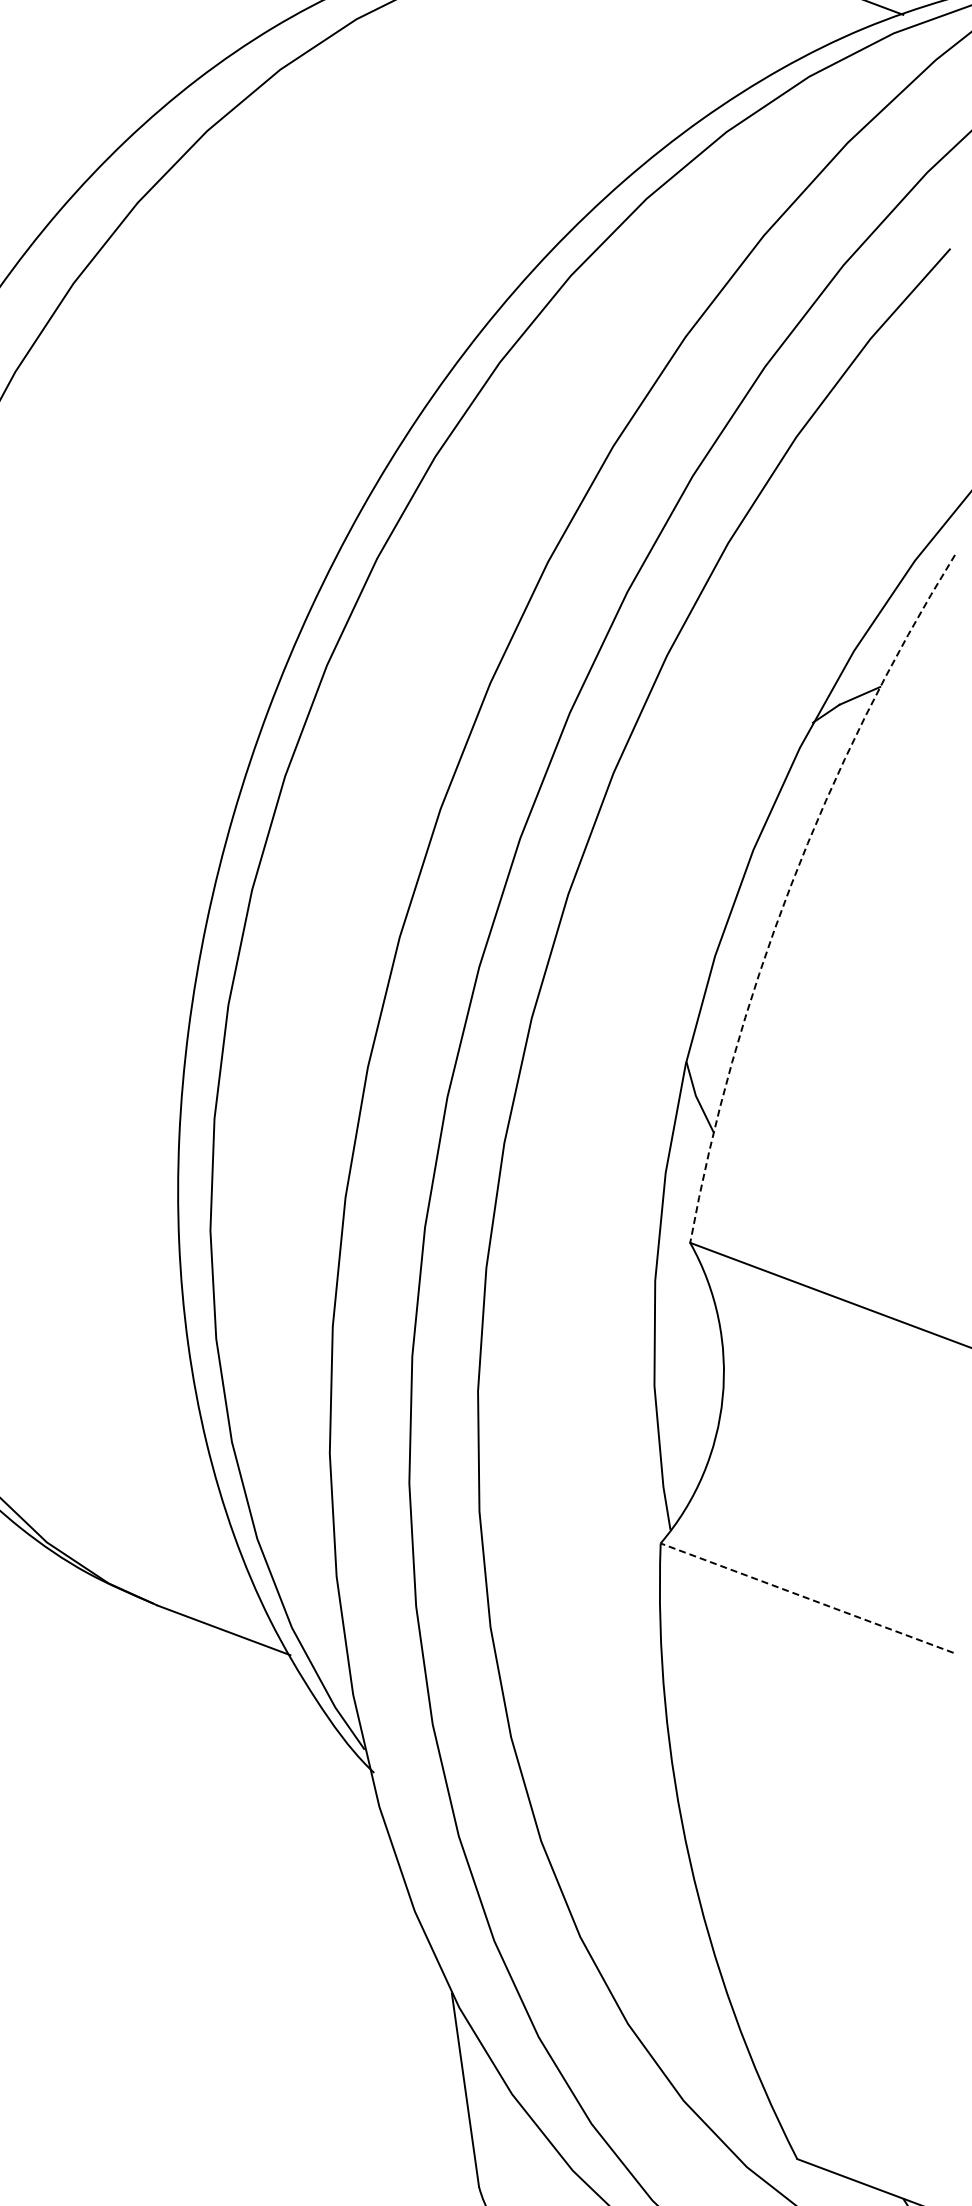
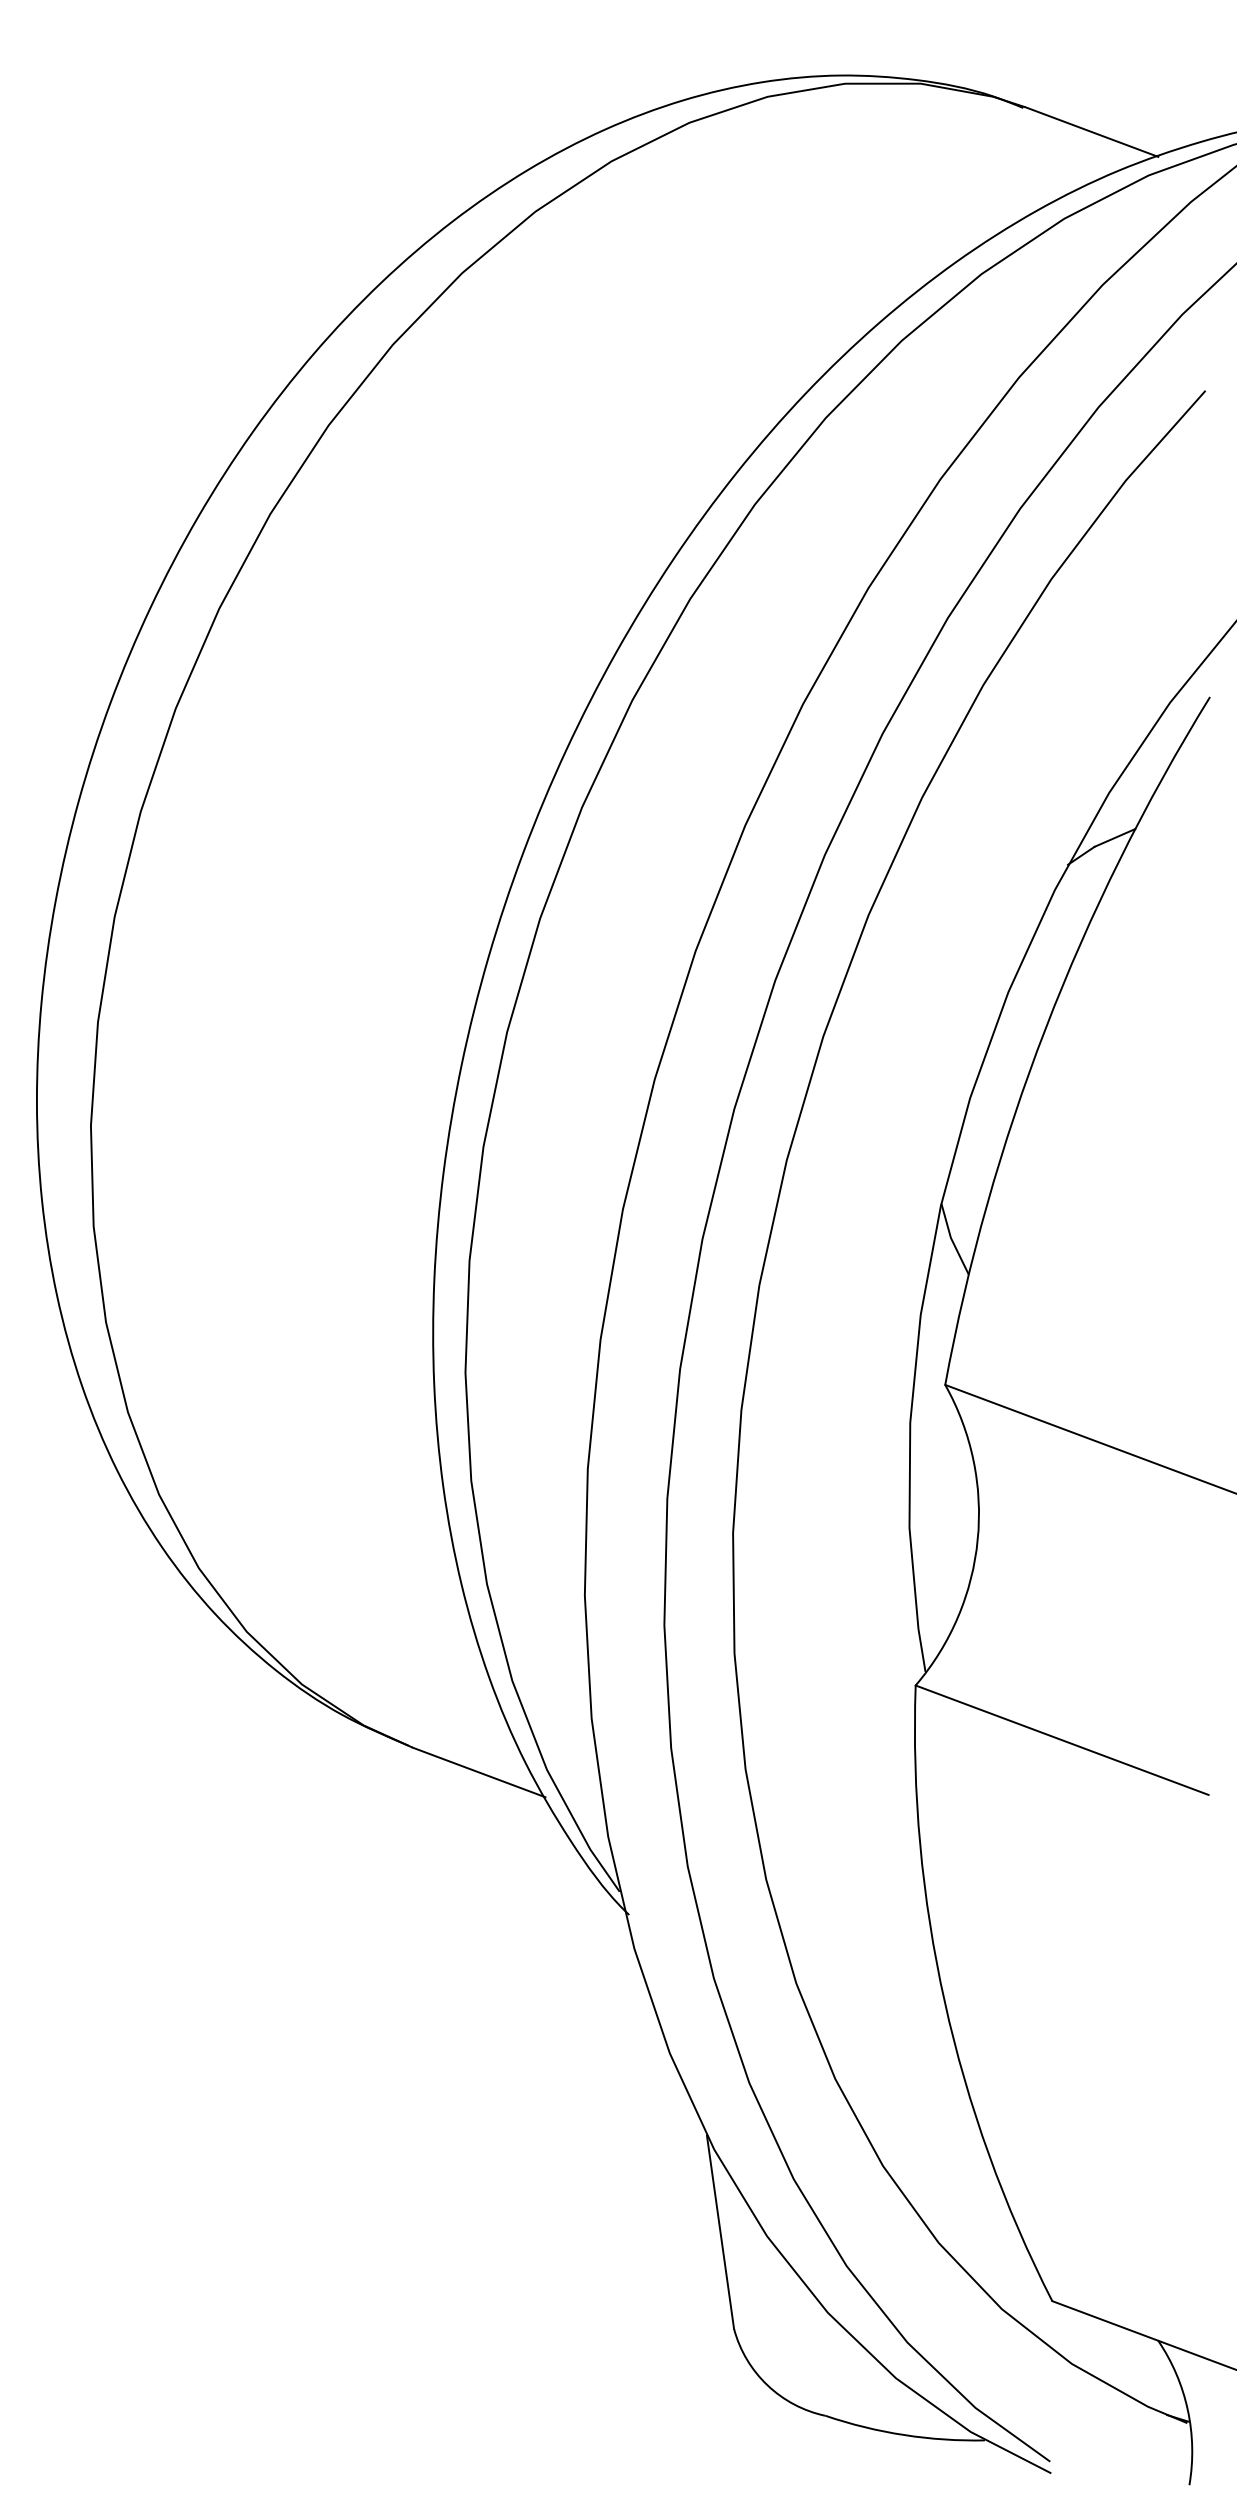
arc: (790, 886) -> (1045, 1028), dashed -> solid
line: (806, 1598) -> (1061, 1740), dashed -> solid

